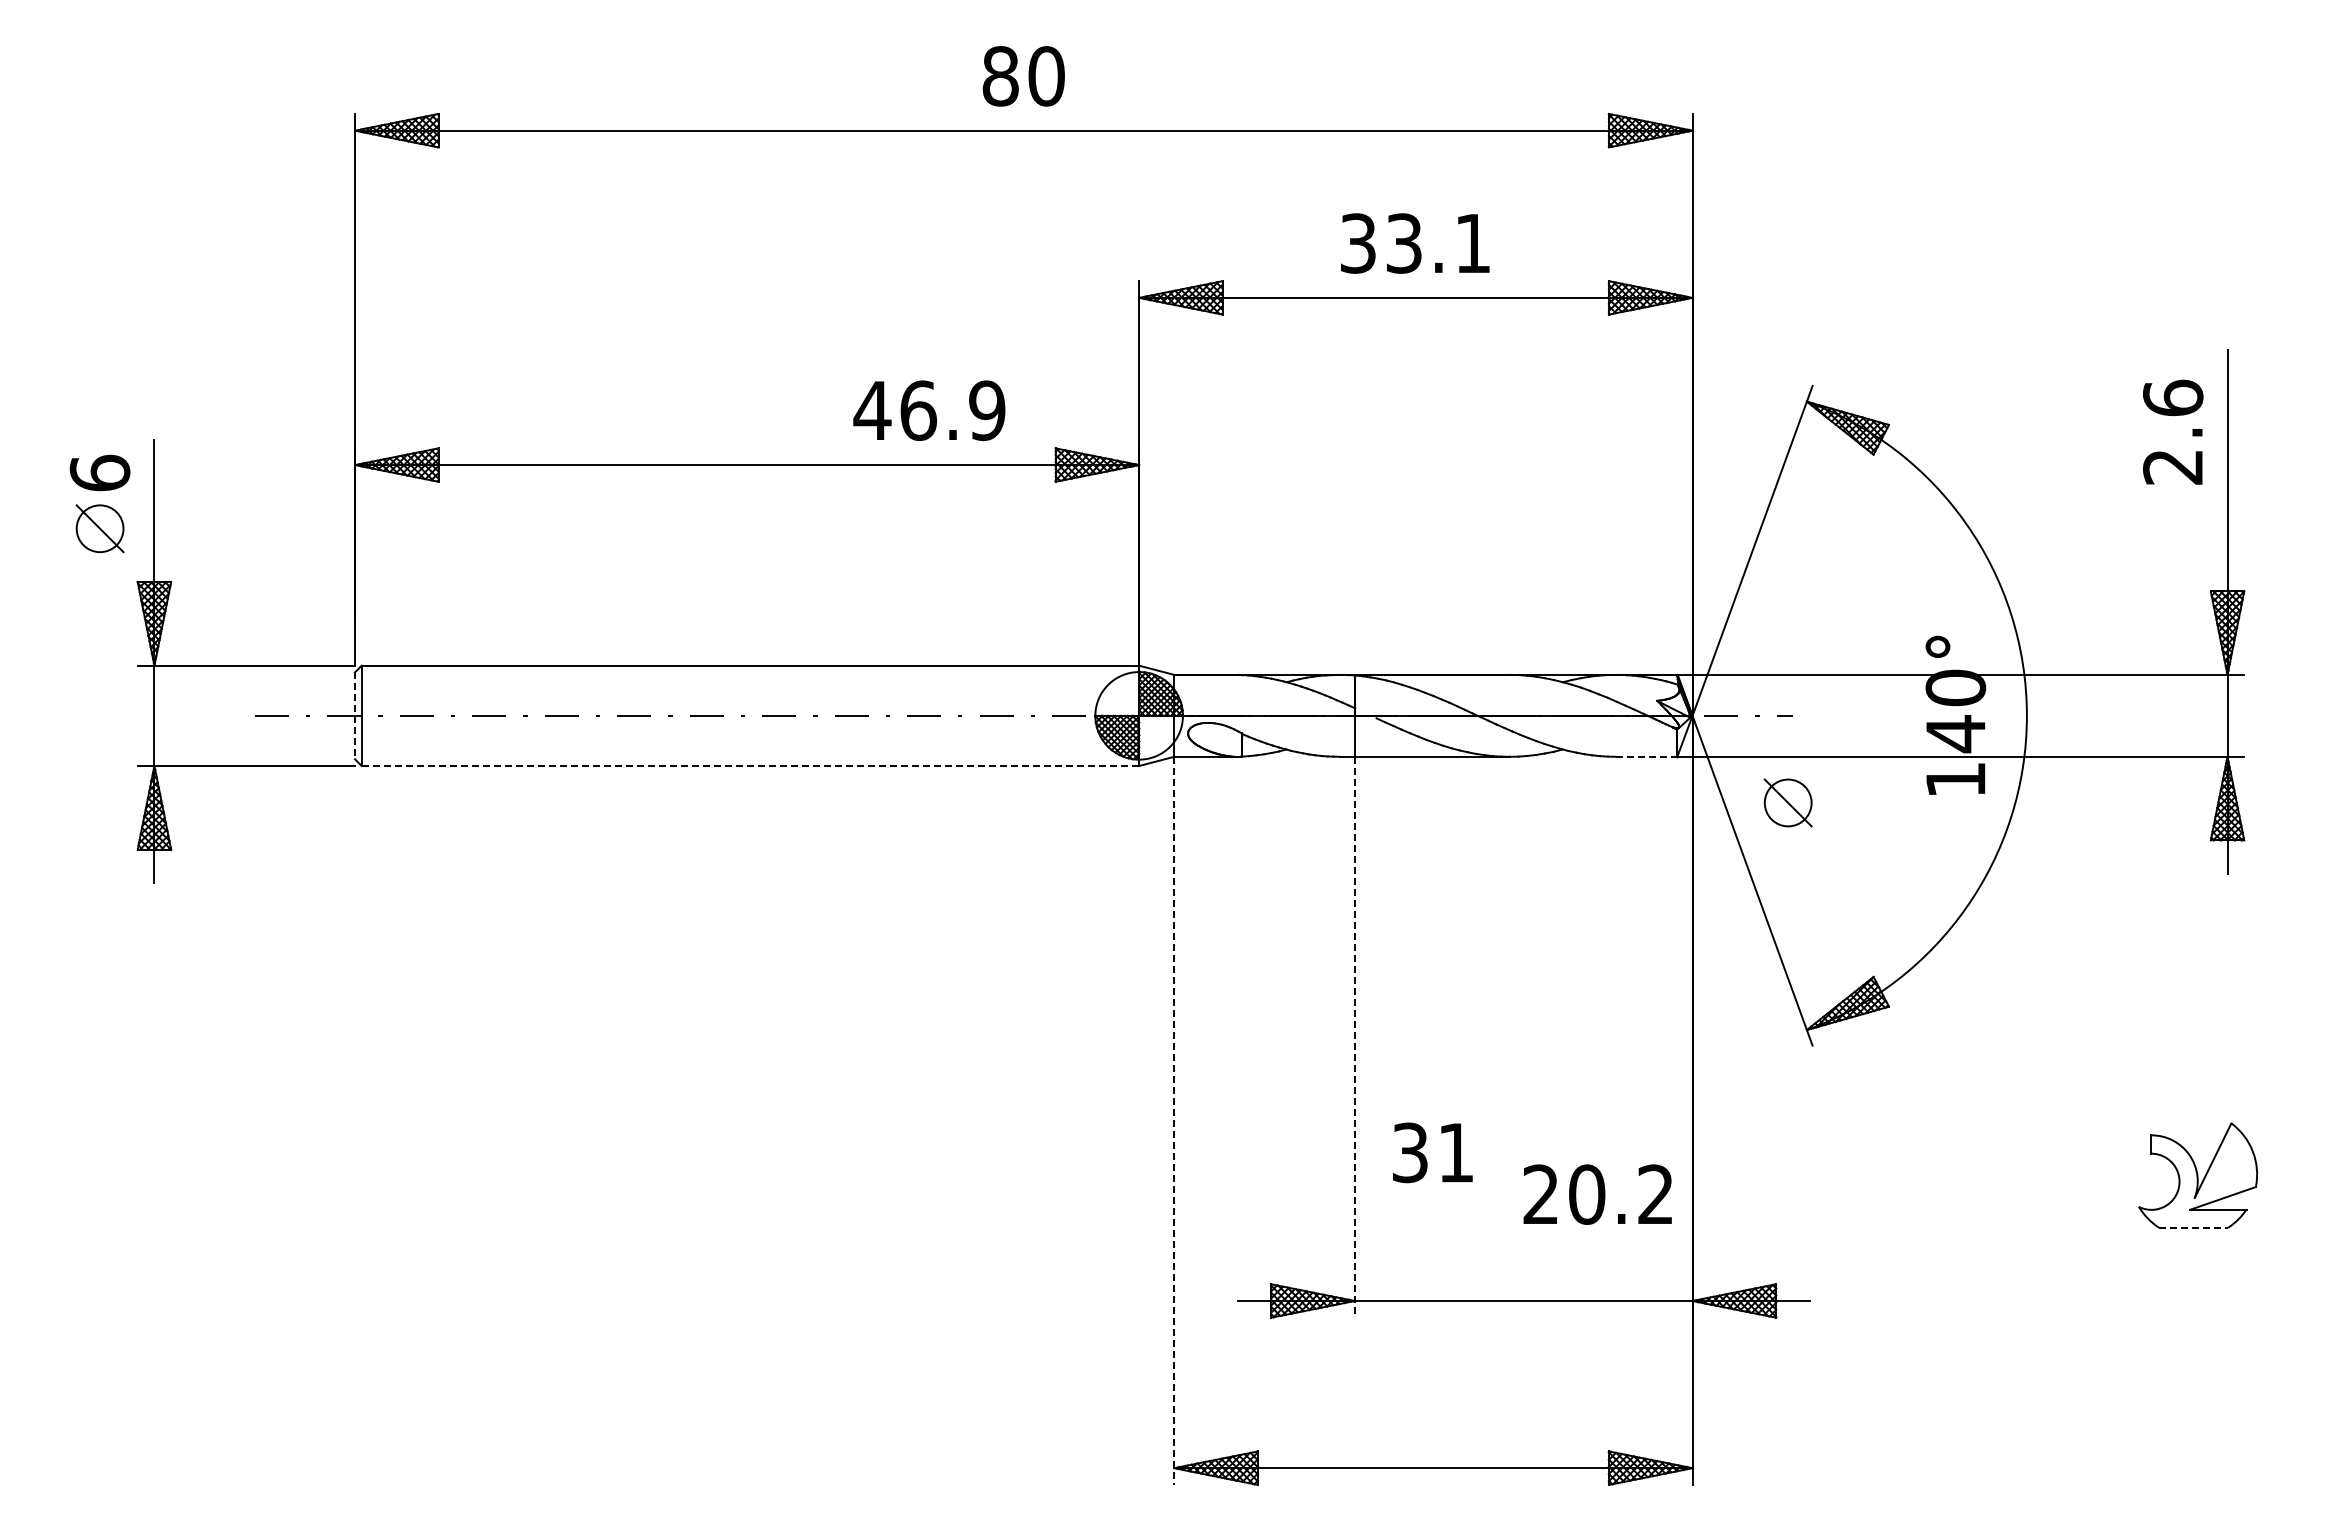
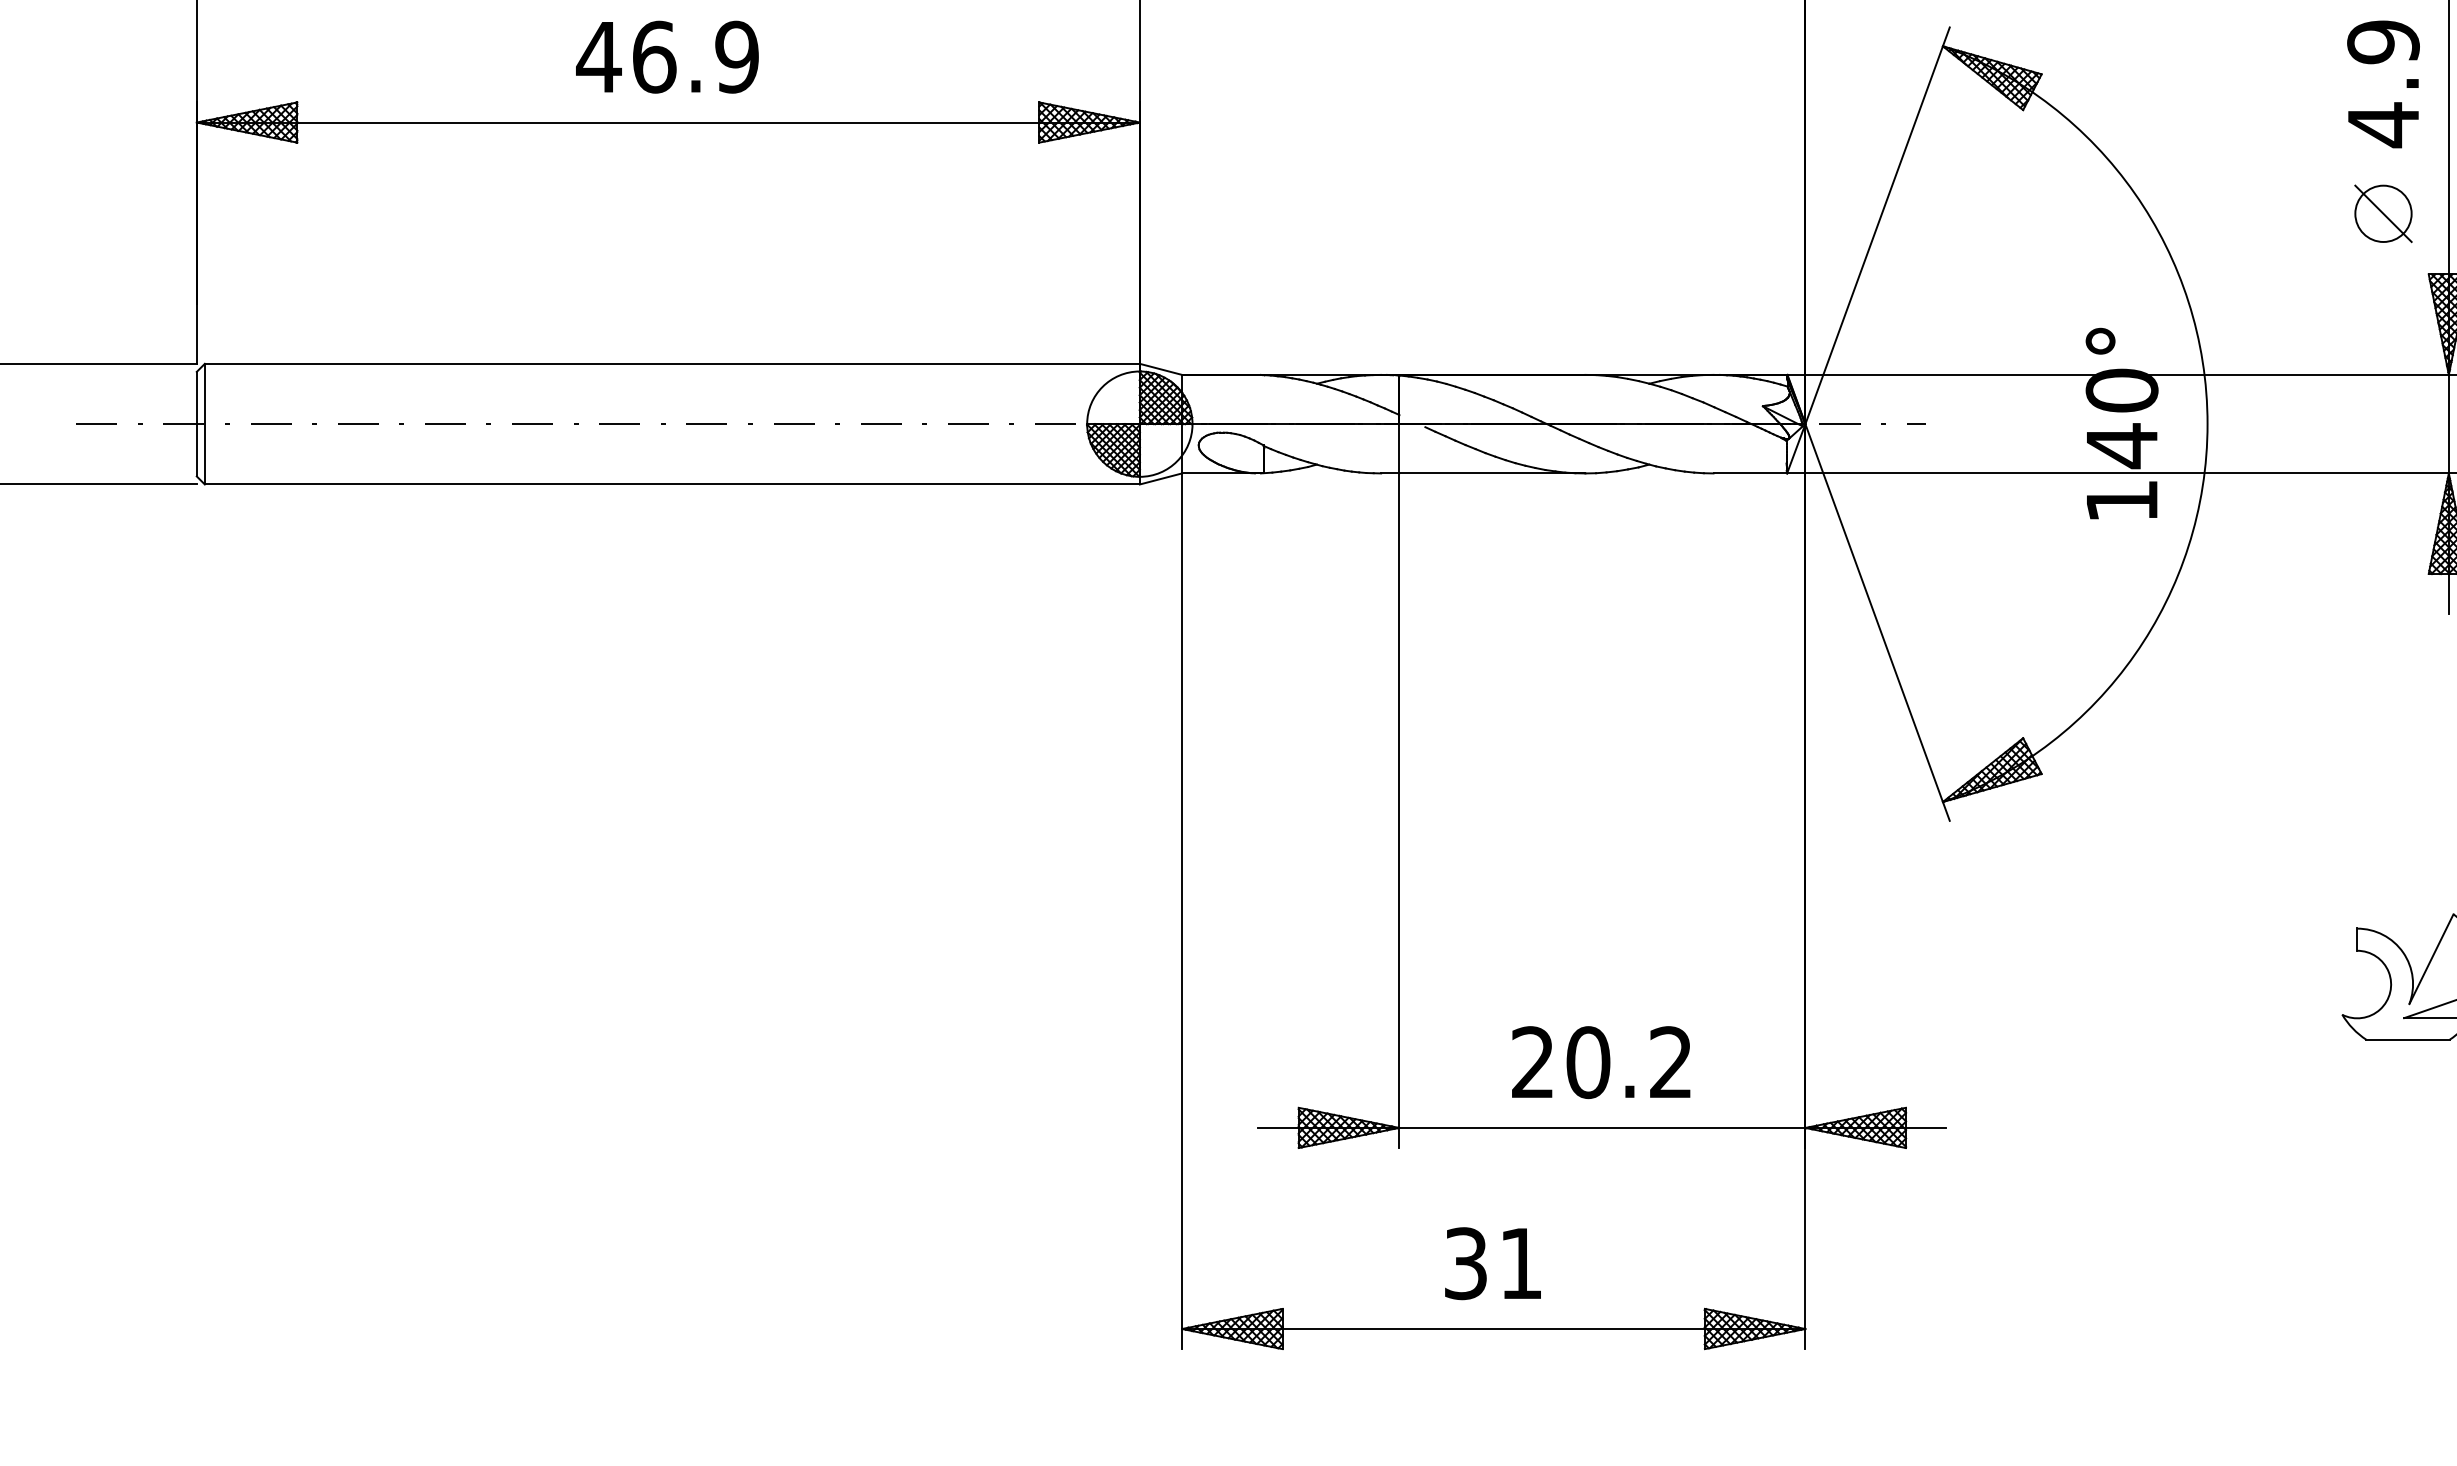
text: (929, 410) -> (667, 56), moved
text: (2173, 432) -> (2383, 83), 2.6 -> 4.9
line: (355, 716) -> (197, 424), dashed -> solid
line: (1646, 756) -> (1750, 473), dashed -> solid
line: (750, 766) -> (672, 485), dashed -> solid
part: (1787, 802) -> (2382, 213), moved
line: (1354, 1037) -> (1398, 811), dashed -> solid
line: (1174, 1121) -> (1182, 912), dashed -> solid
text: (1432, 1152) -> (1492, 1263), moved
text: (1597, 1194) -> (1600, 1062), moved
line: (2193, 1227) -> (2407, 1039), dashed -> solid

